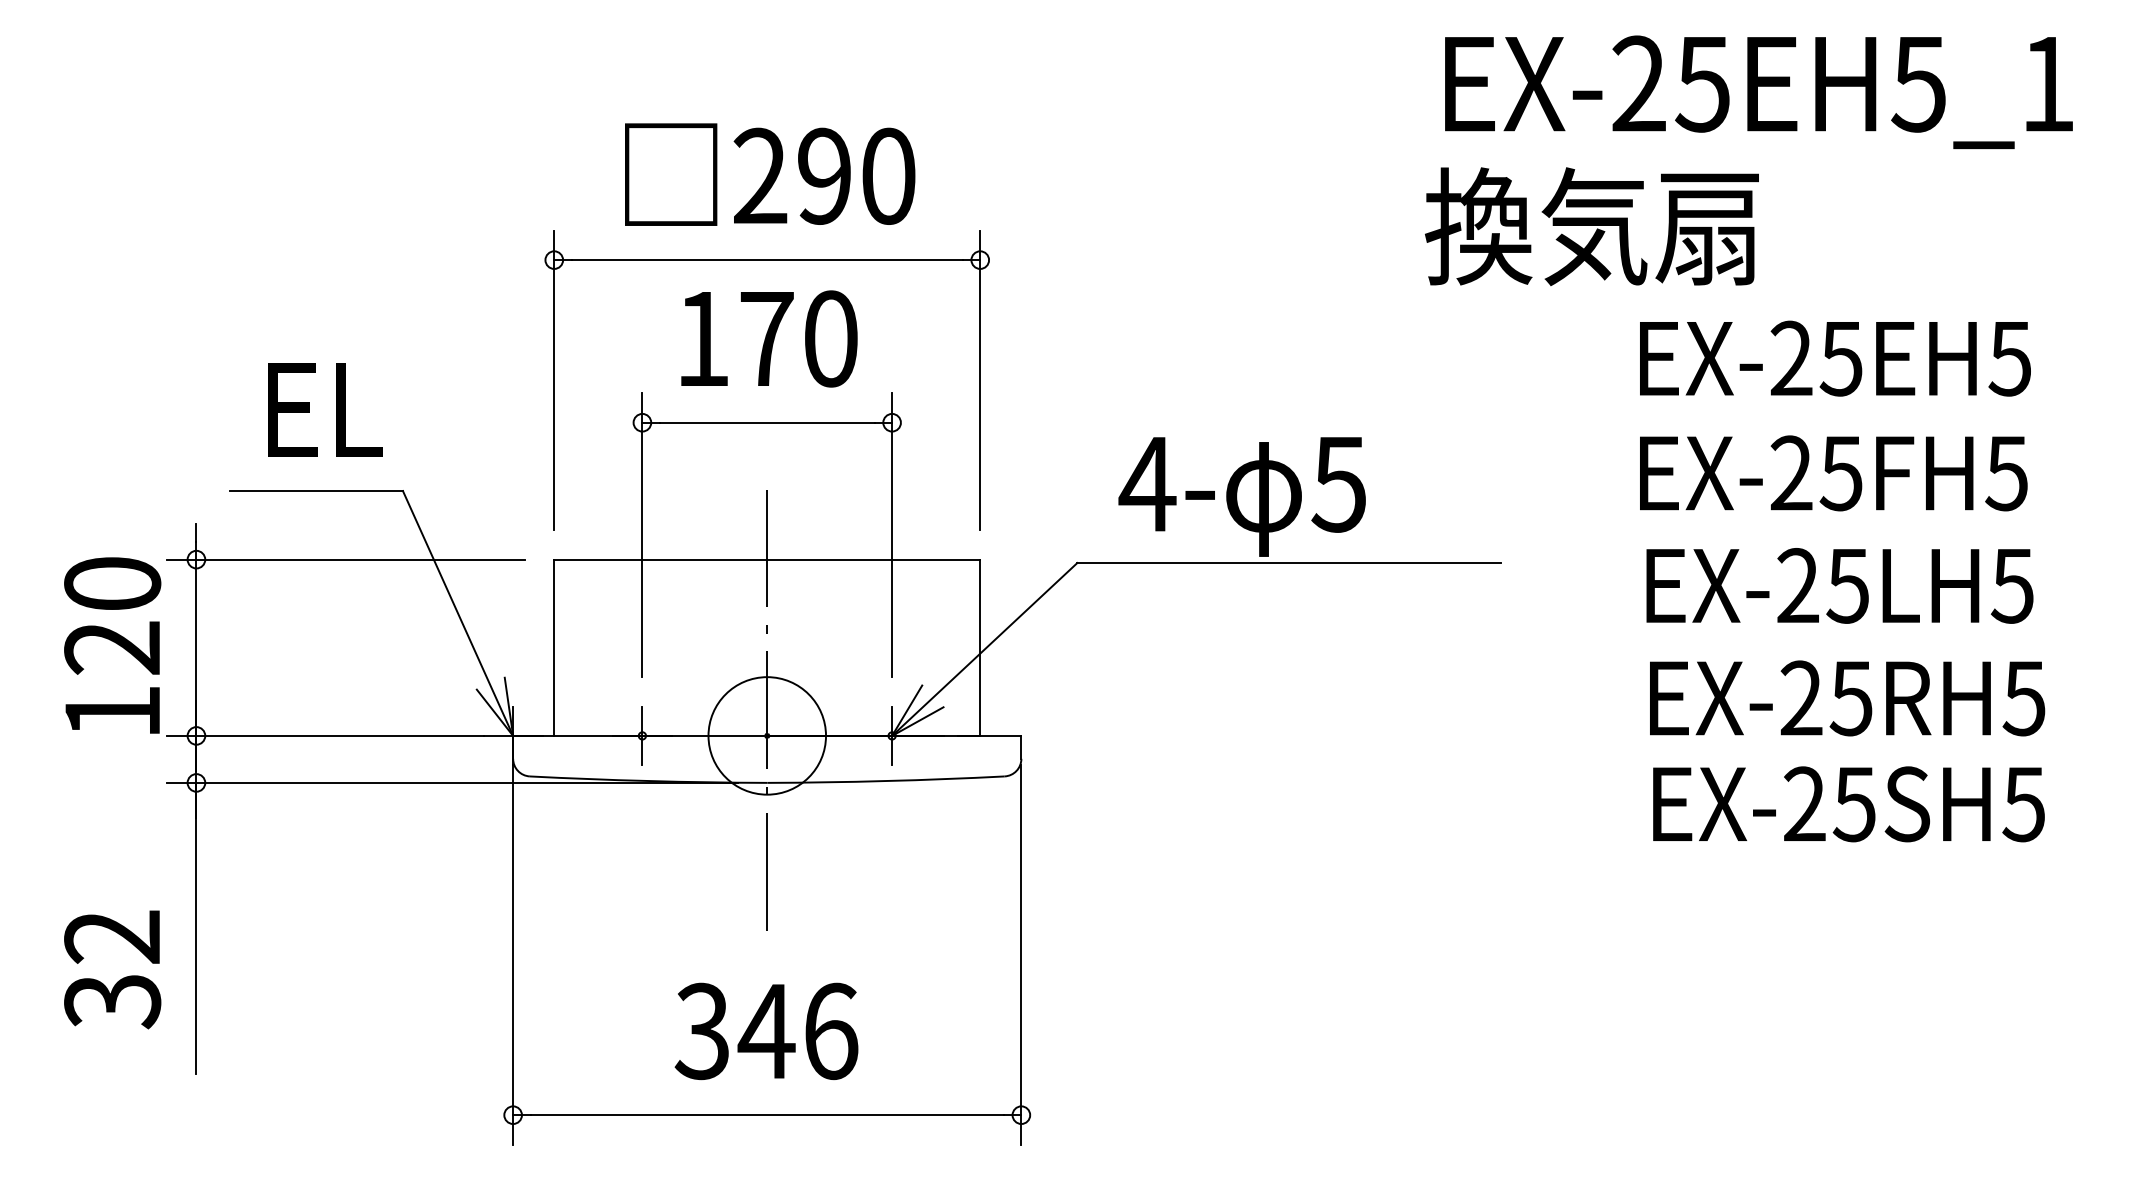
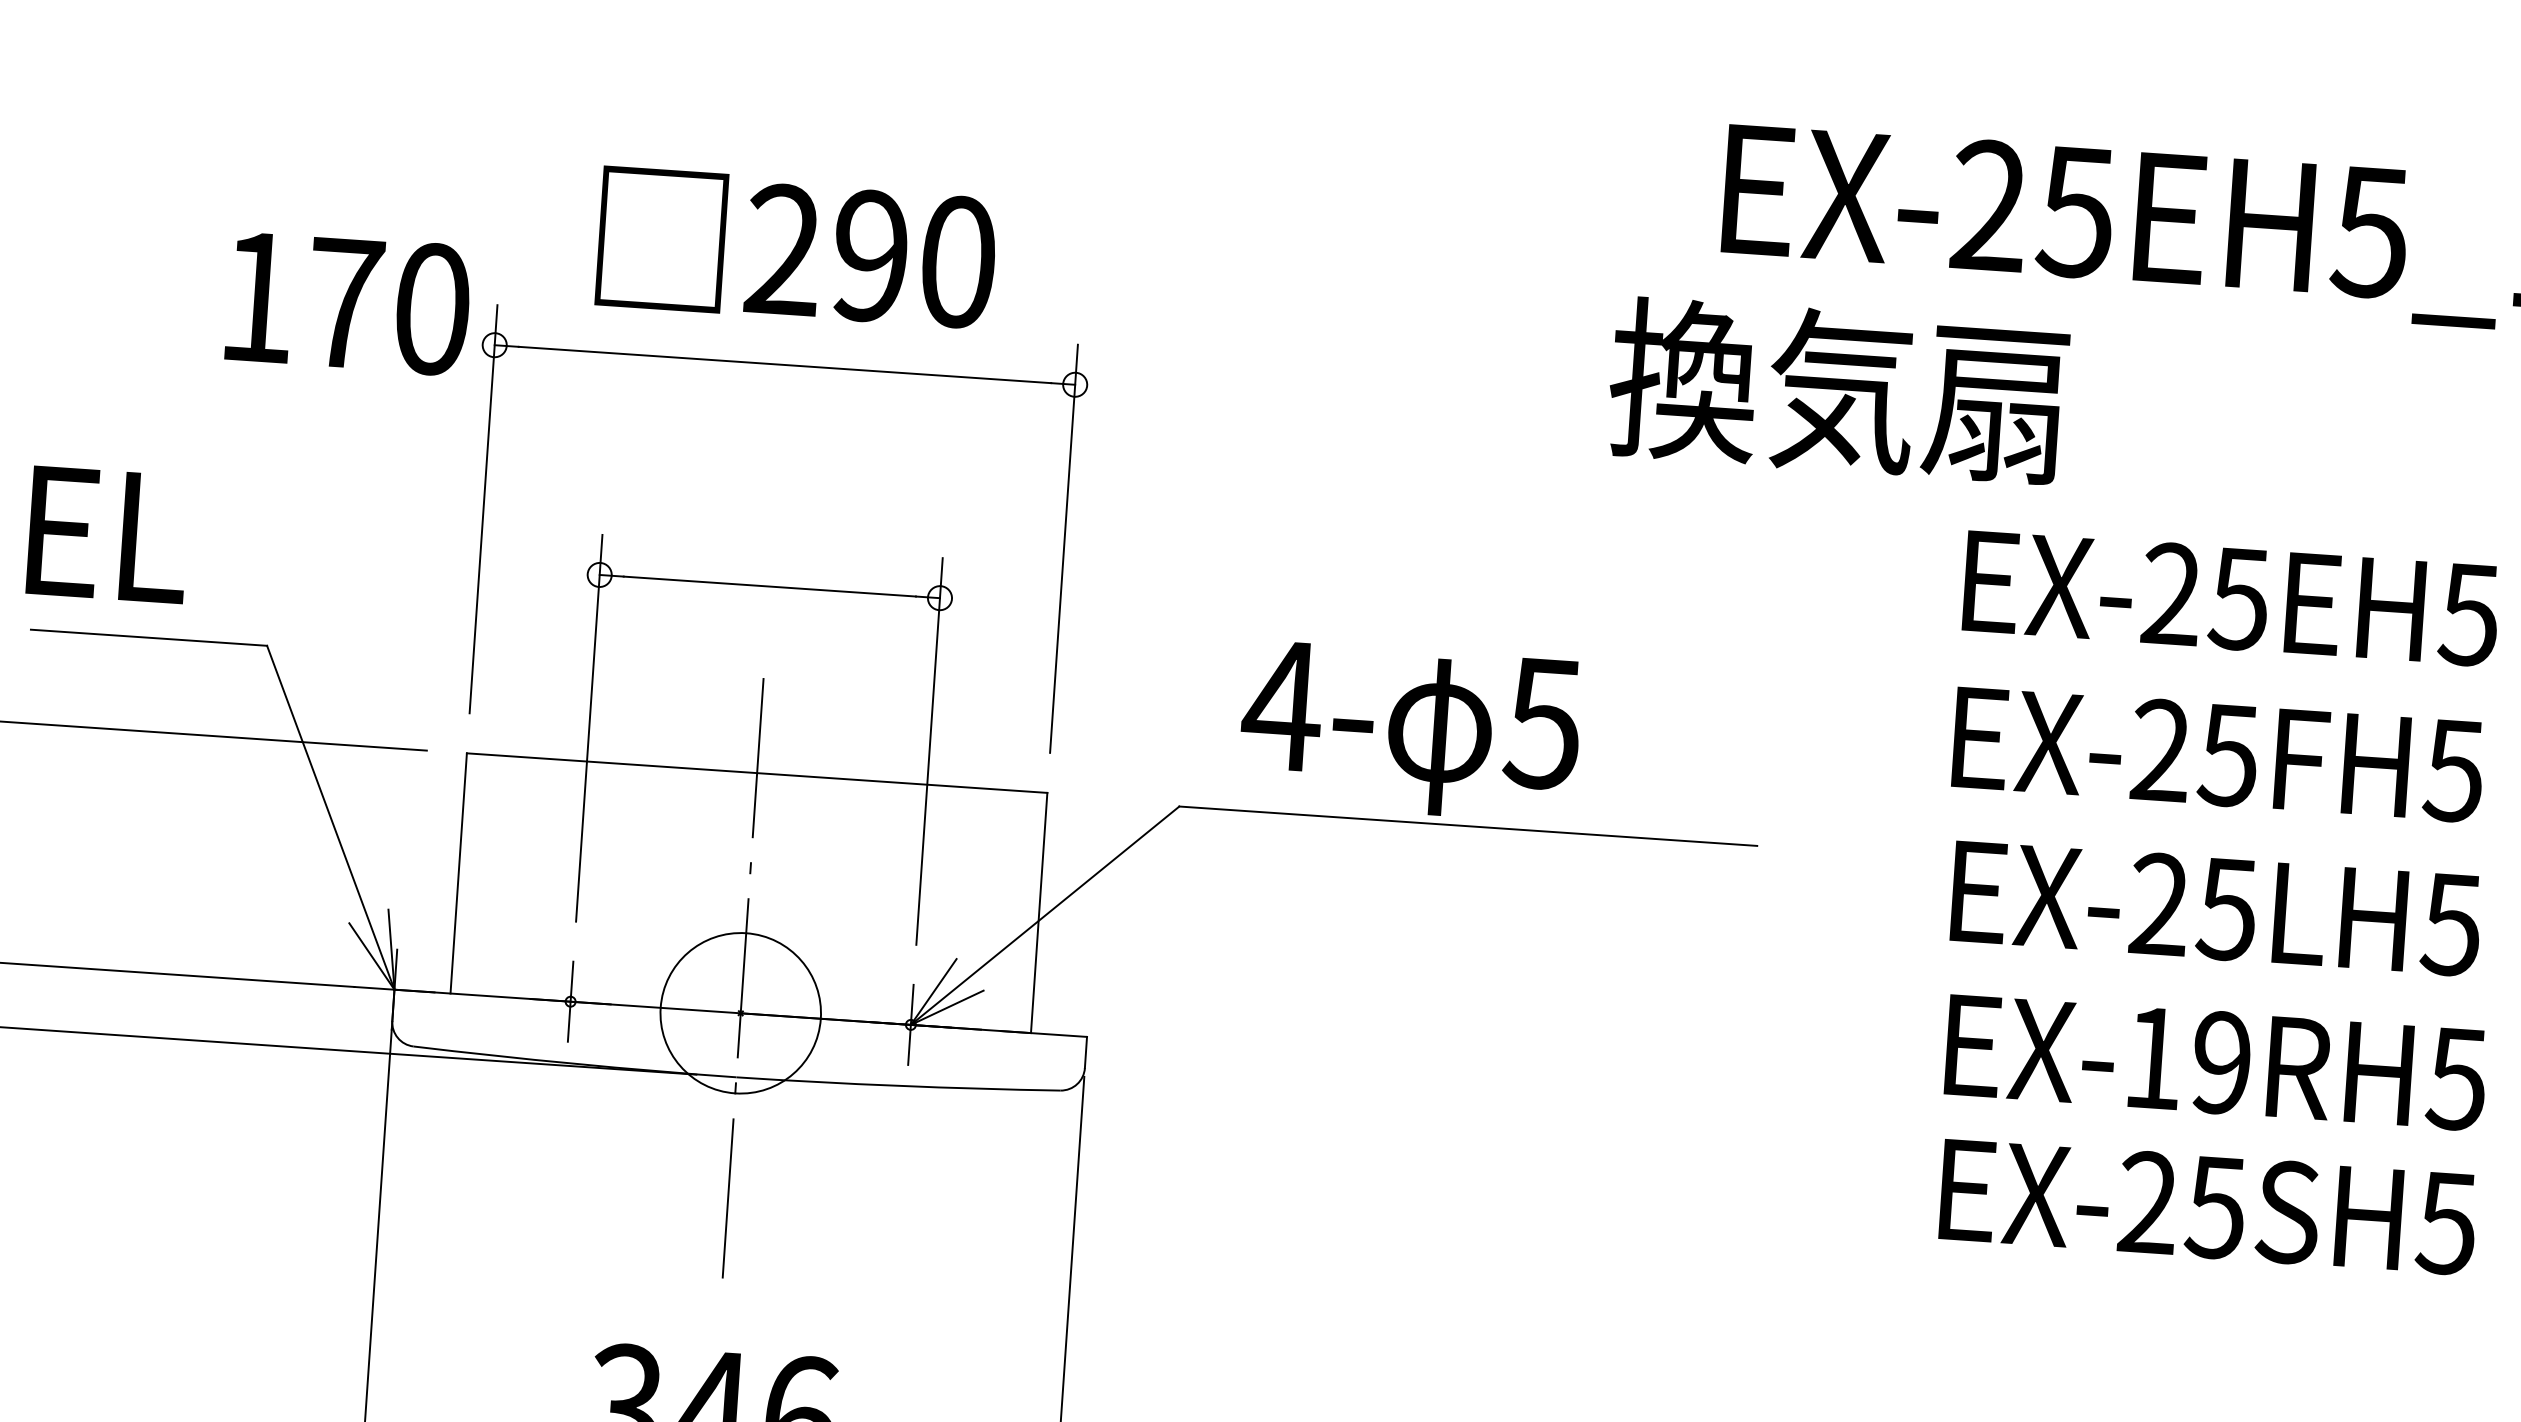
text: (1591, 226) -> (1837, 390), moved
text: (769, 338) -> (348, 302), moved
text: (325, 409) -> (108, 534), moved
text: (1826, 698) -> (2187, 1060), EX-25RH5 -> EX-19RH5

